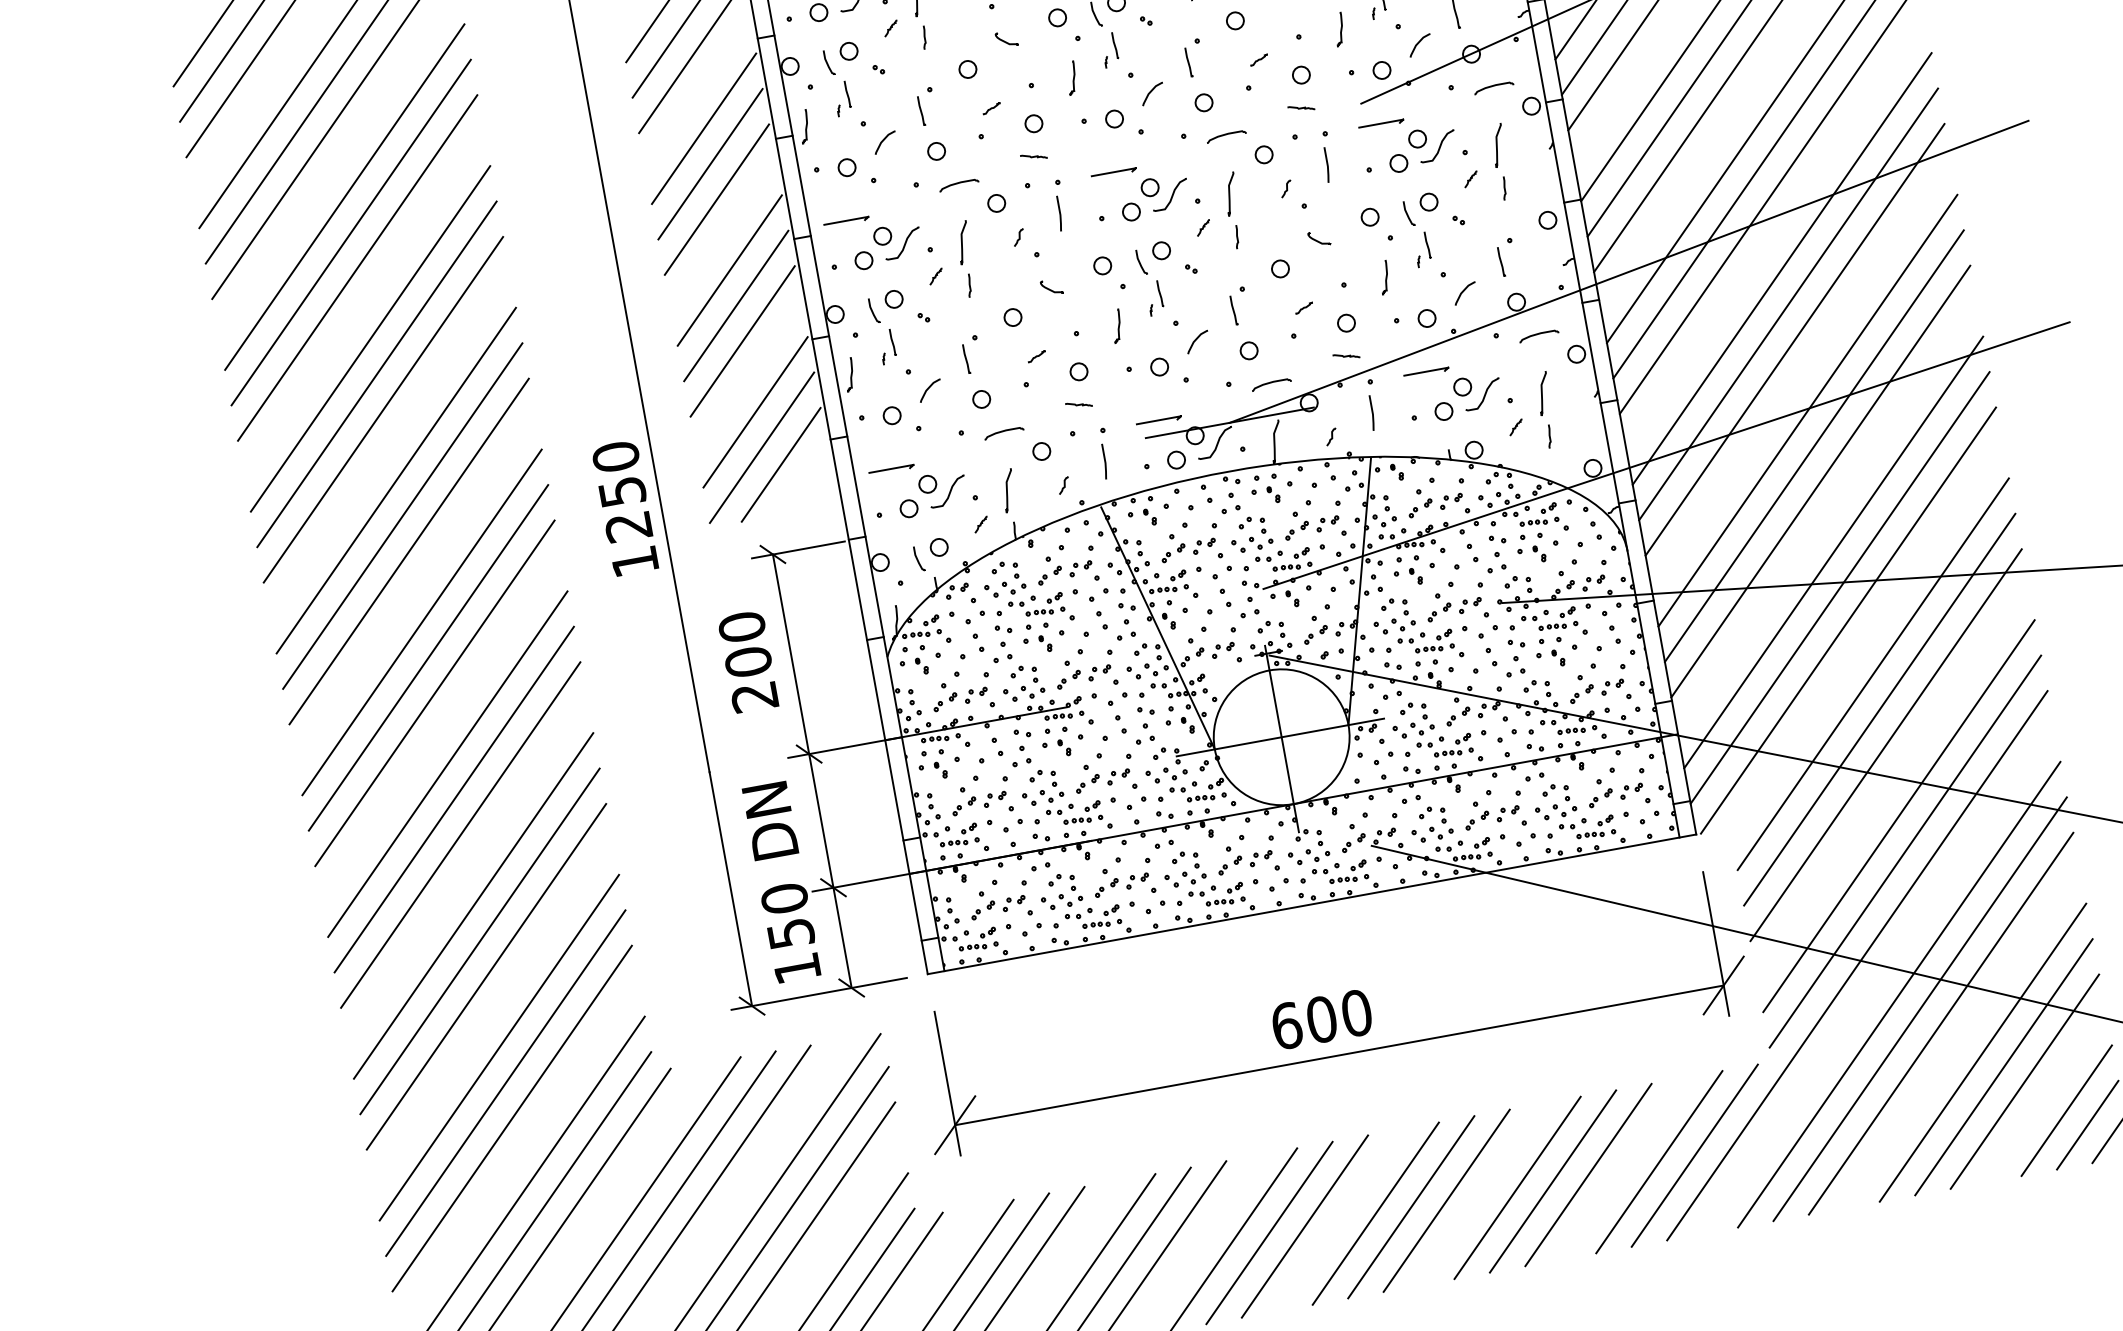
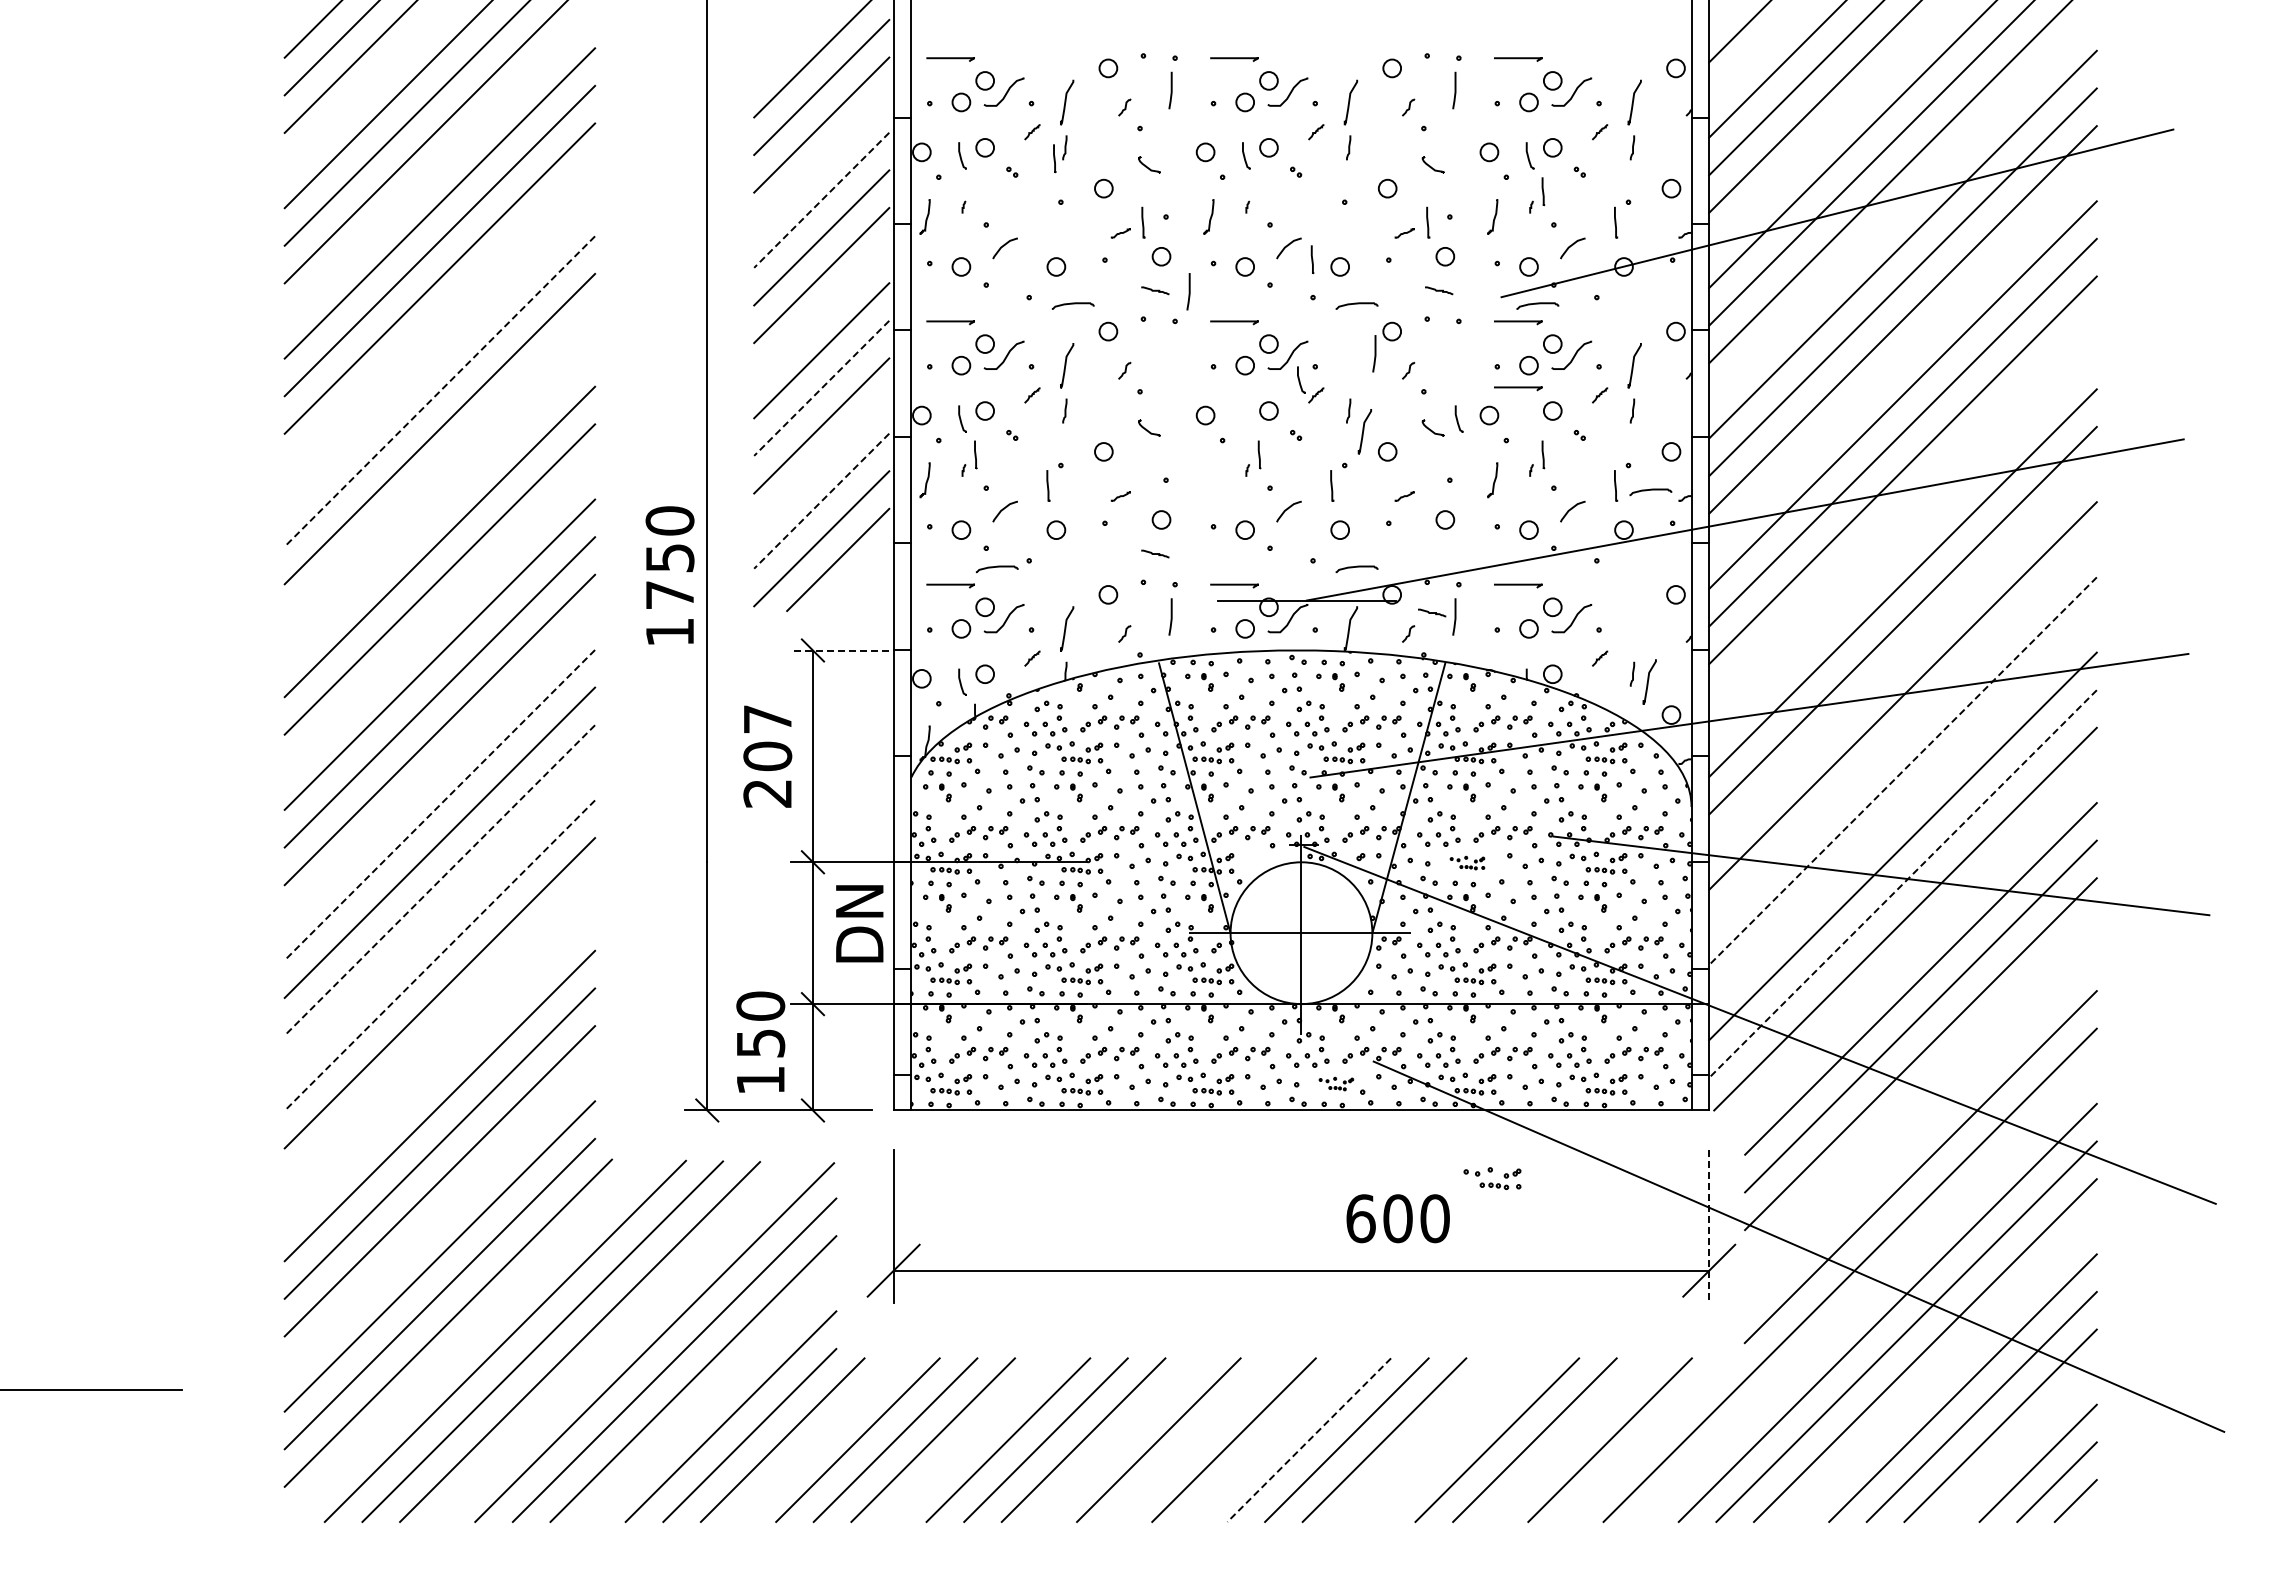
line: (1115, 45) -> (1312, 259), moved
line: (1189, 62) -> (1428, 222), moved
curve: (1493, 86) -> (1537, 304), moved
line: (847, 94) -> (1054, 158), moved
line: (921, 110) -> (1143, 222), moved
line: (703, 129) -> (821, 200), solid -> dashed
line: (1326, 164) -> (1374, 353), moved
curve: (1392, 186) -> (1518, 388), added
curve: (1230, 192) -> (1364, 430), moved
line: (1058, 213) -> (1188, 291), moved
curve: (1407, 213) -> (1457, 418), moved
curve: (1140, 262) -> (1300, 380), moved
line: (1781, 268) -> (1902, 545), removed
line: (736, 306) -> (821, 388), solid -> dashed
curve: (1117, 327) -> (1209, 481), removed
curve: (1538, 334) -> (1650, 490), moved
line: (370, 338) -> (439, 353), removed
line: (1346, 355) -> (1432, 612), moved
line: (376, 374) -> (439, 391), solid -> dashed
curve: (1542, 393) -> (1648, 681), moved
line: (755, 412) -> (821, 501), solid -> dashed
curve: (1003, 431) -> (996, 567), moved
line: (1813, 446) -> (1902, 733), removed
line: (395, 480) -> (439, 504), removed
line: (1820, 481) -> (1902, 771), solid -> dashed
text: (628, 527) -> (669, 595), 1250 -> 1750
line: (797, 549) -> (839, 650), solid -> dashed
line: (1839, 588) -> (1902, 884), solid -> dashed
text: (741, 626) -> (767, 718), 200 -> 207
part: (1426, 642) -> (1467, 862), size x0.6
line: (447, 764) -> (439, 805), solid -> dashed
line: (1898, 816) -> (1920, 1129), removed
text: (770, 820) -> (859, 923), moved
line: (460, 835) -> (439, 880), solid -> dashed
part: (1340, 872) -> (1336, 1083), size x0.6
line: (473, 905) -> (439, 955), solid -> dashed
part: (1503, 935) -> (1492, 1178), added
line: (1716, 944) -> (1709, 1227), solid -> dashed
line: (486, 976) -> (439, 1030), removed
text: (1321, 1019) -> (1397, 1218), moved
line: (1694, 1155) -> (1647, 1439), removed
line: (1517, 1187) -> (1459, 1439), removed
line: (1376, 1213) -> (1309, 1440), solid -> dashed
line: (1269, 1232) -> (1196, 1439), removed

